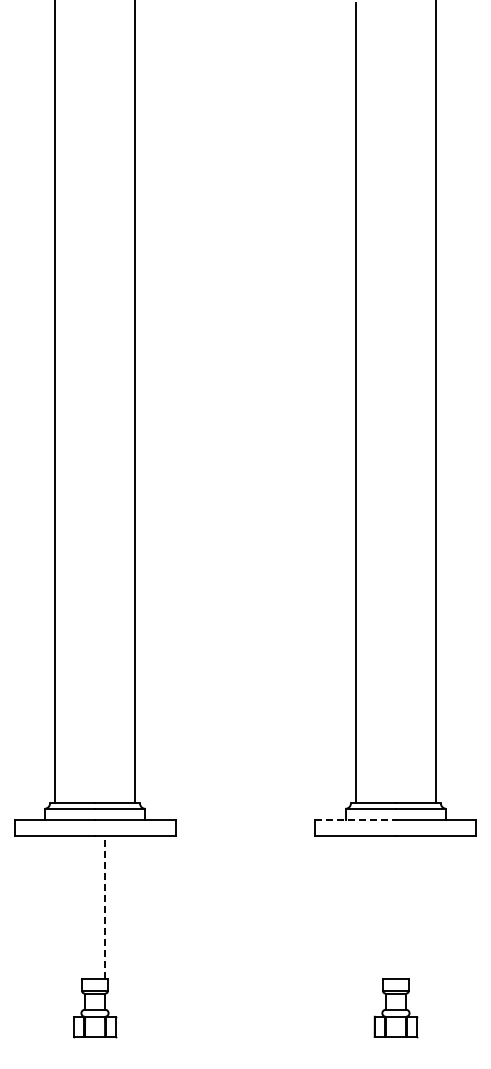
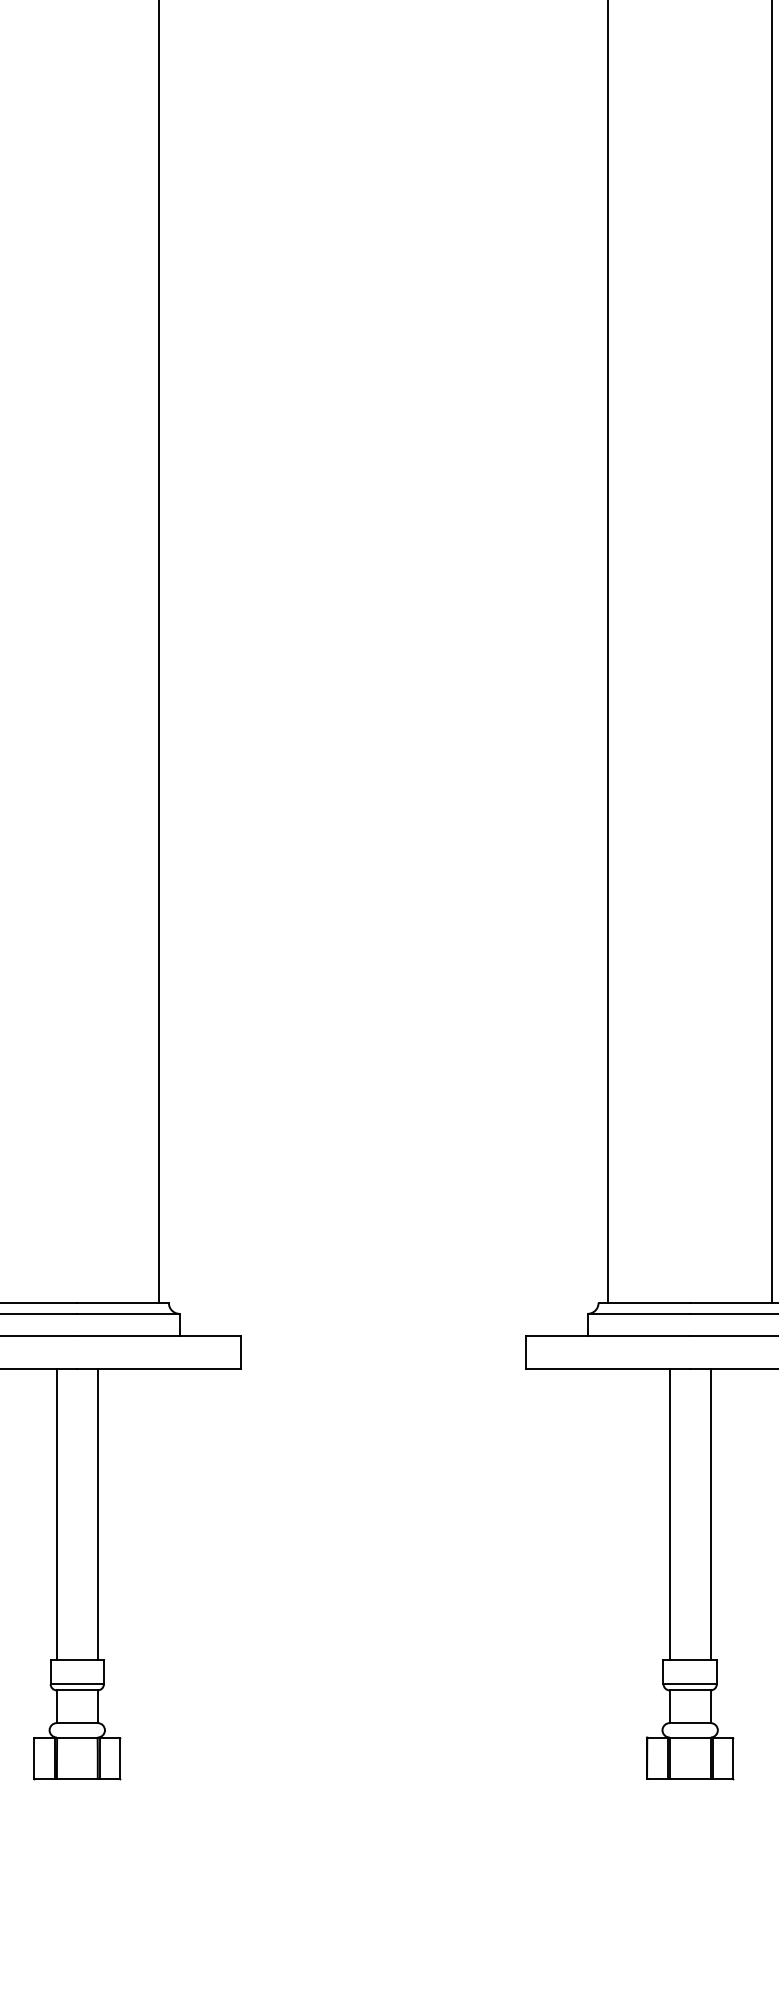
line: (356, 819) -> (609, 1335), dashed -> solid
line: (84, 906) -> (55, 1512), added
line: (105, 906) -> (98, 1512), dashed -> solid
line: (385, 906) -> (668, 1512), added
line: (406, 906) -> (711, 1512), added

